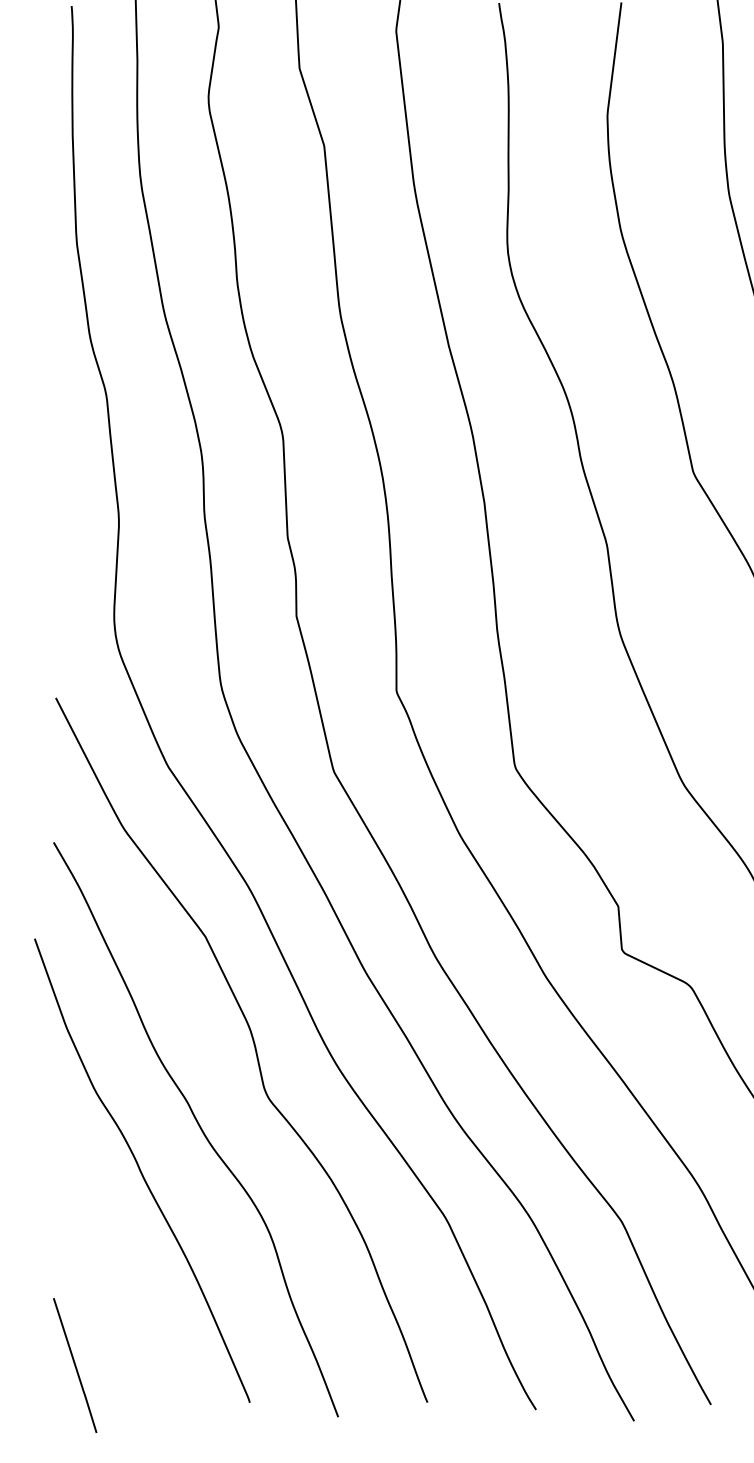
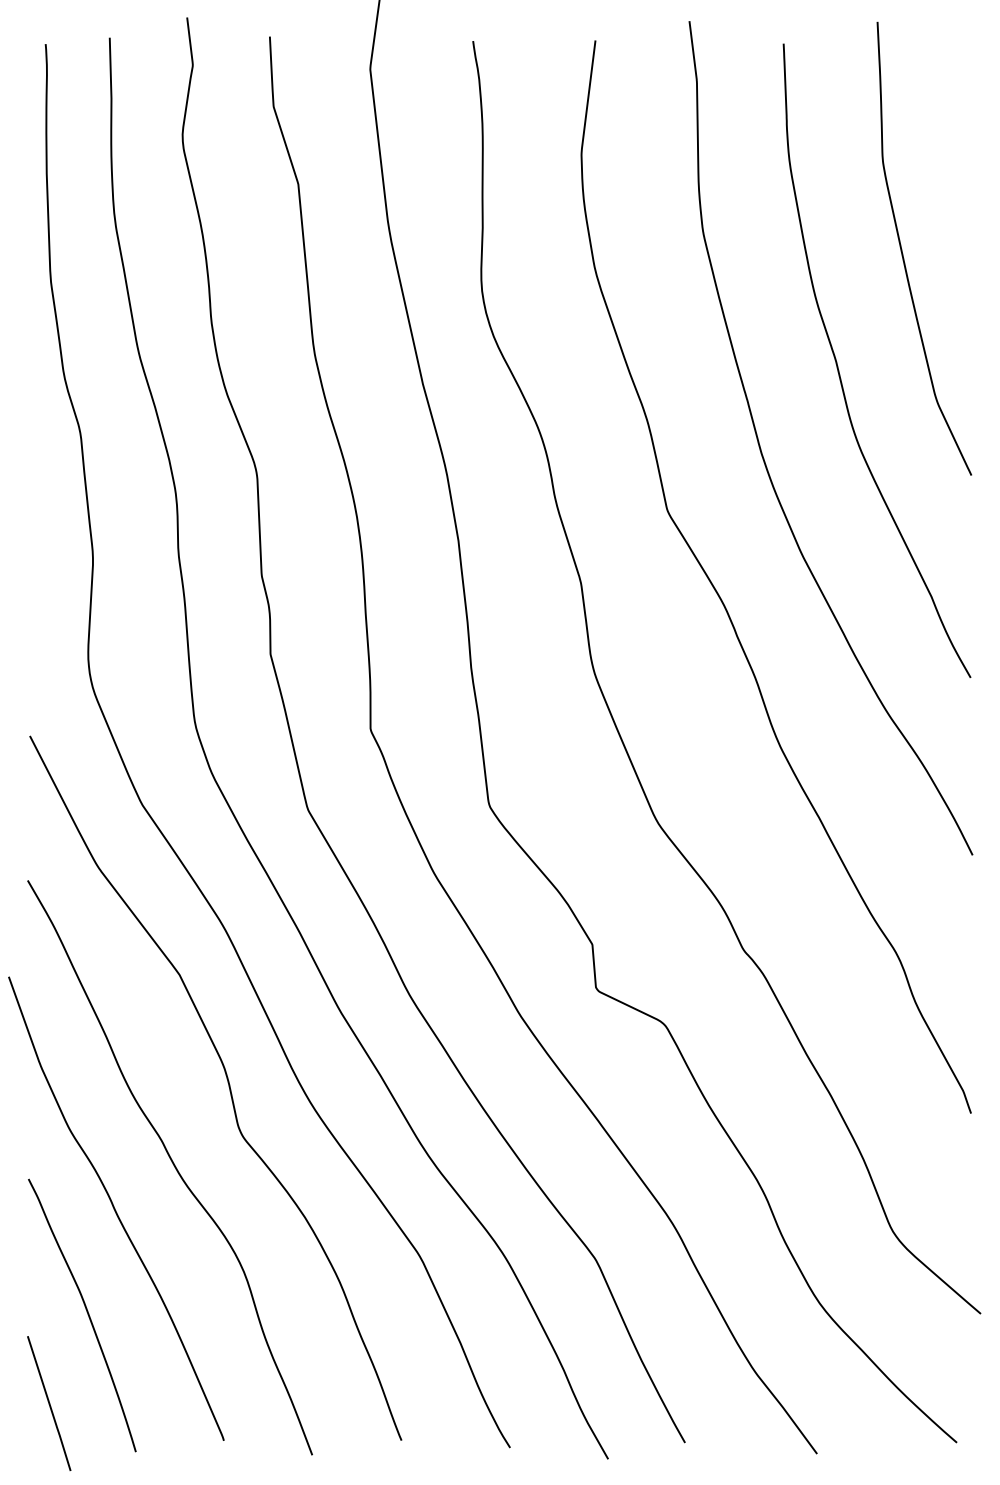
curve: (112, 1274) -> (86, 1312), added

